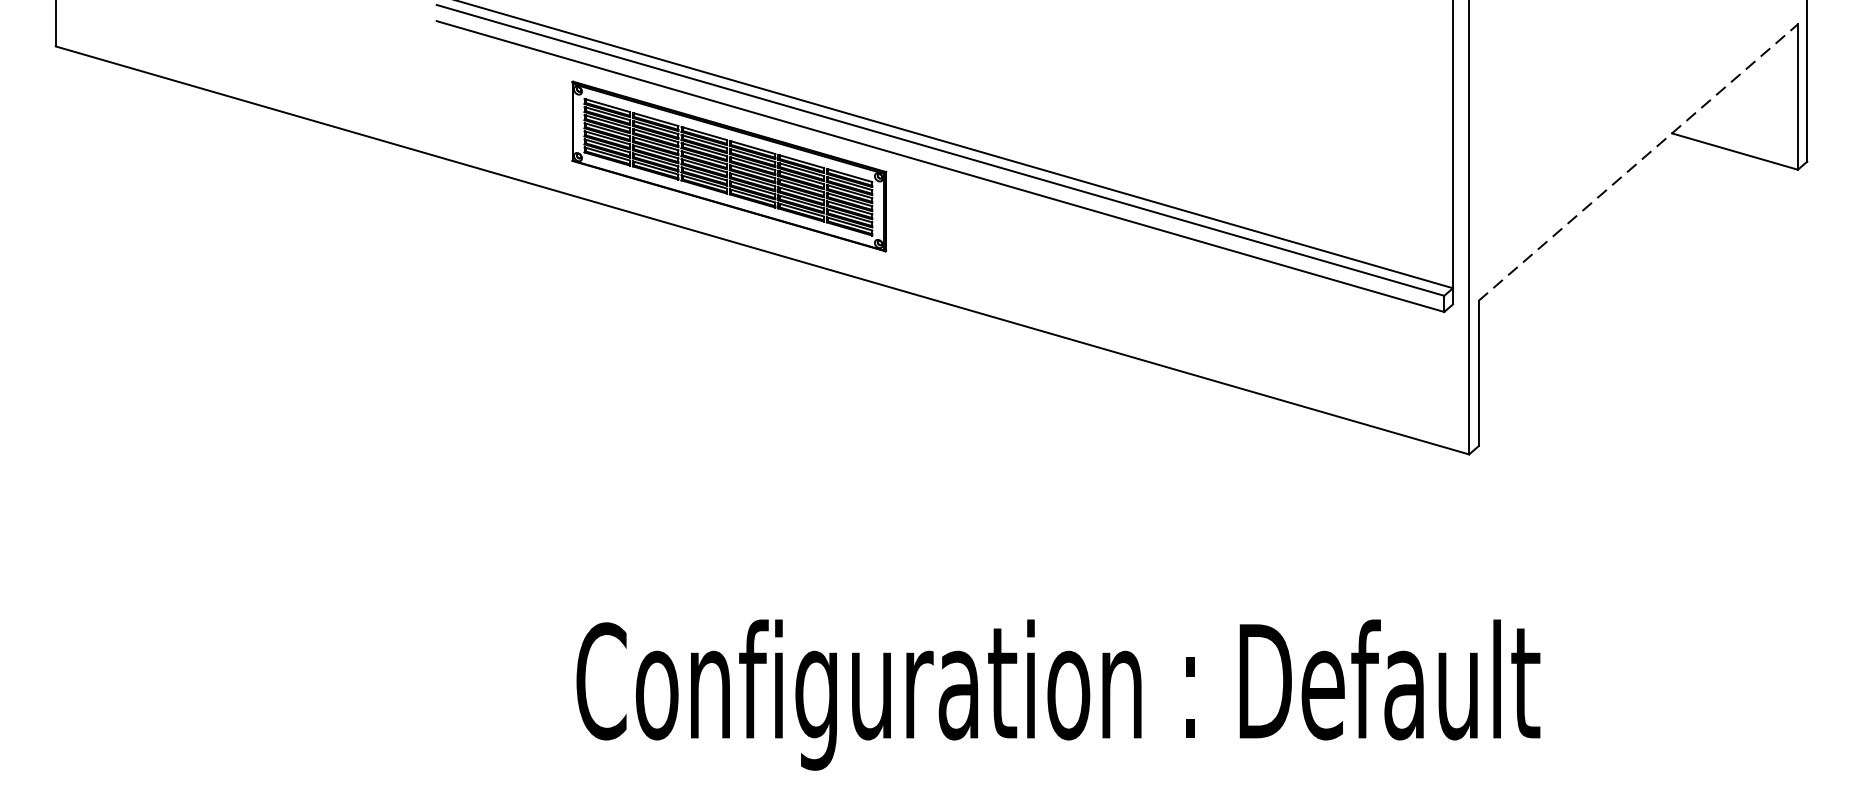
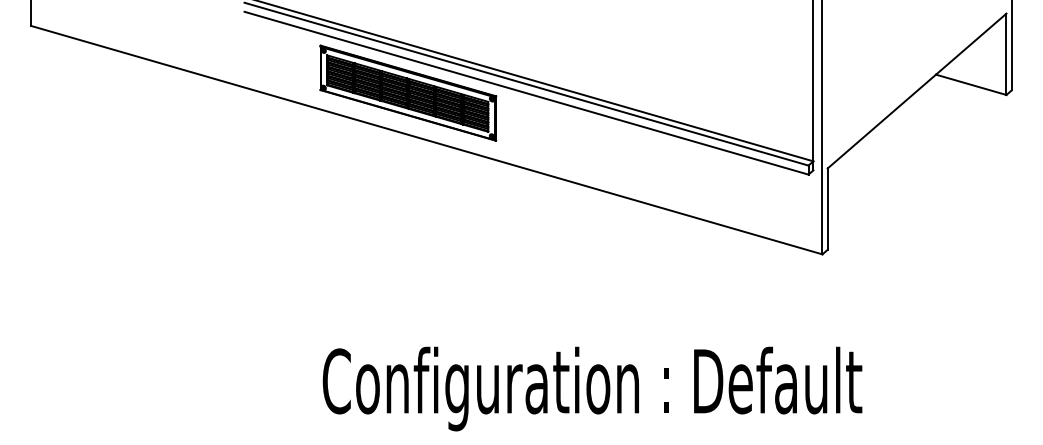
line: (1638, 161) -> (917, 90), dashed -> solid

